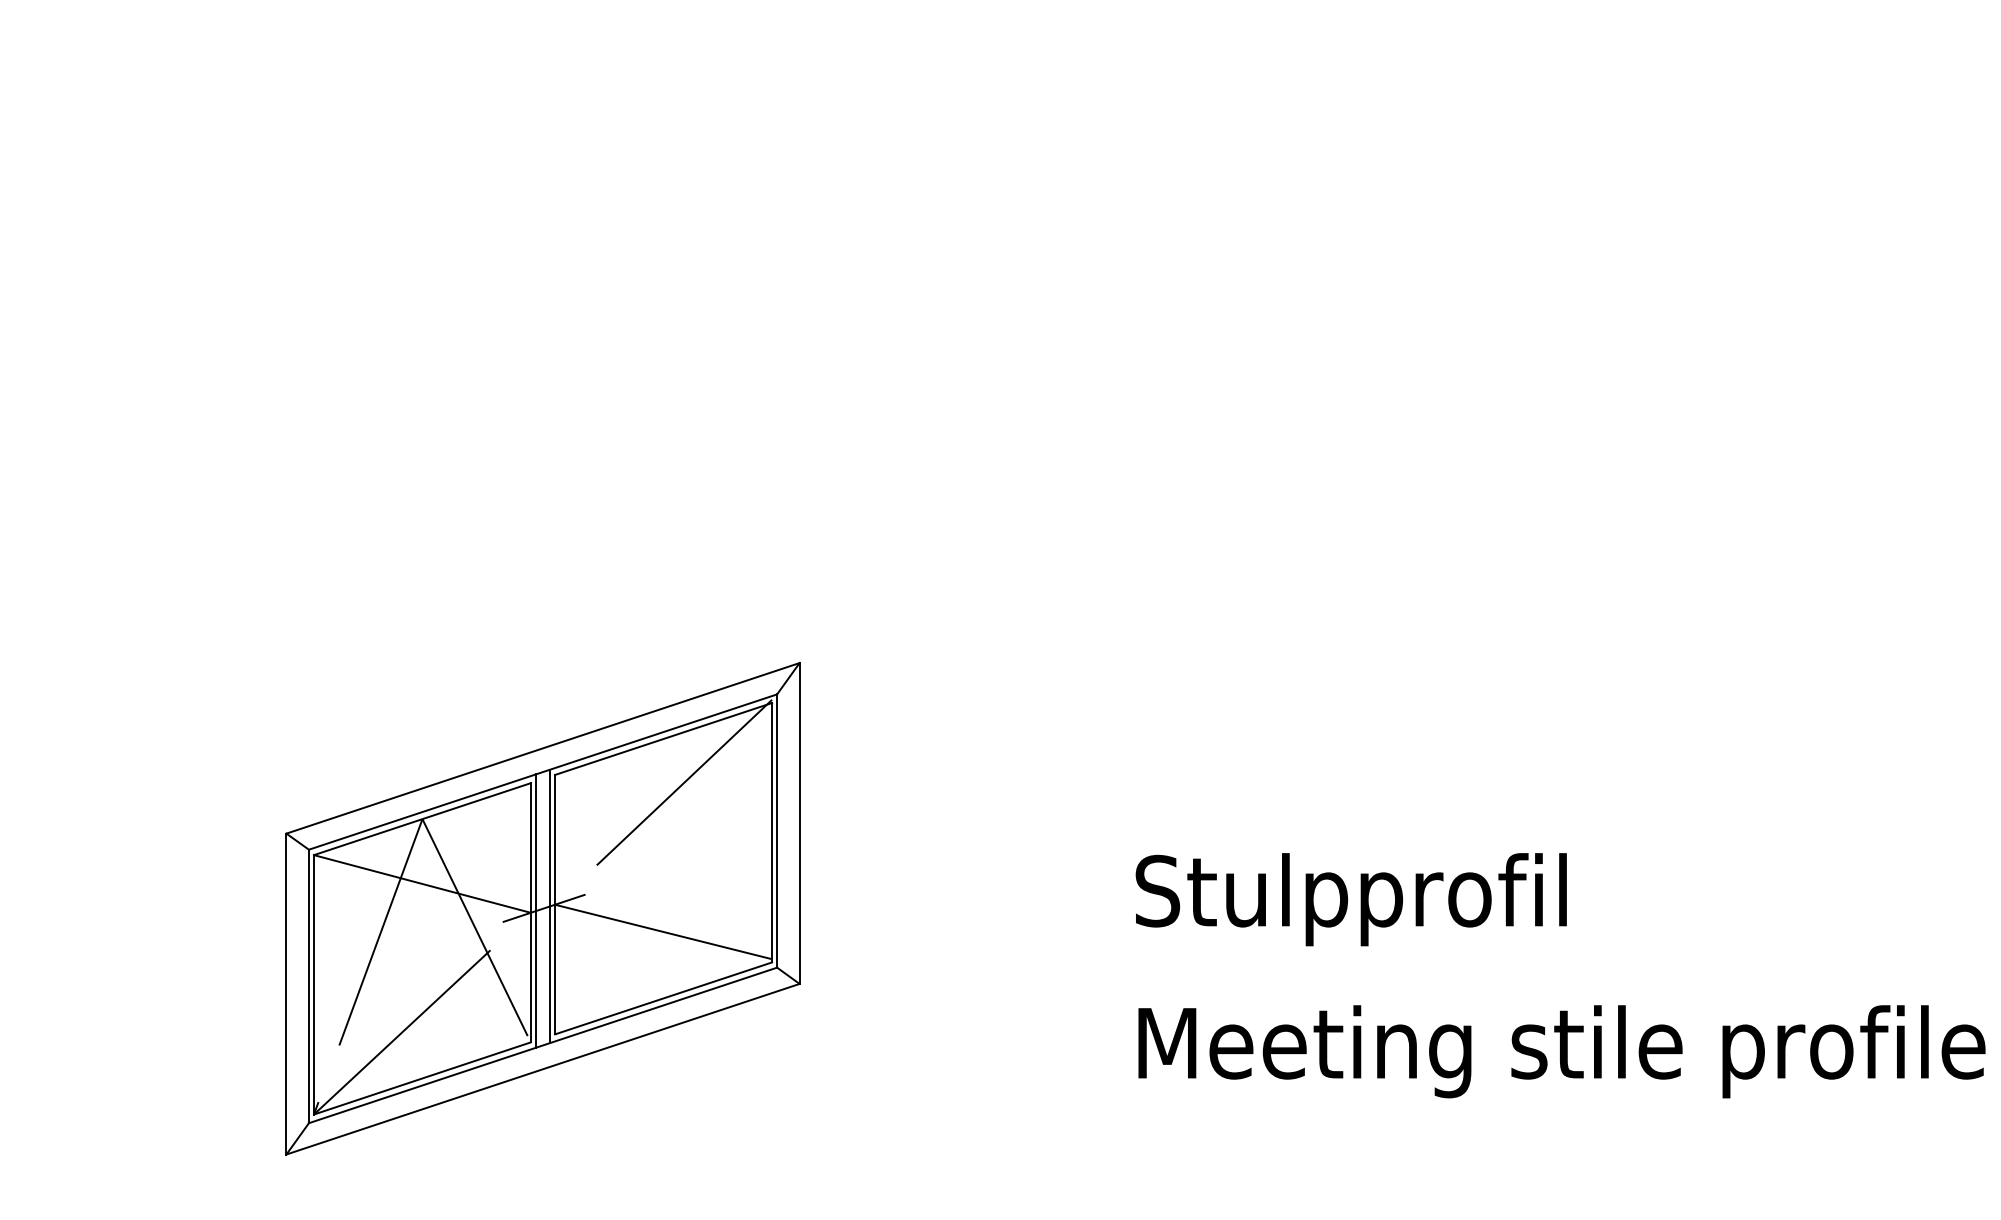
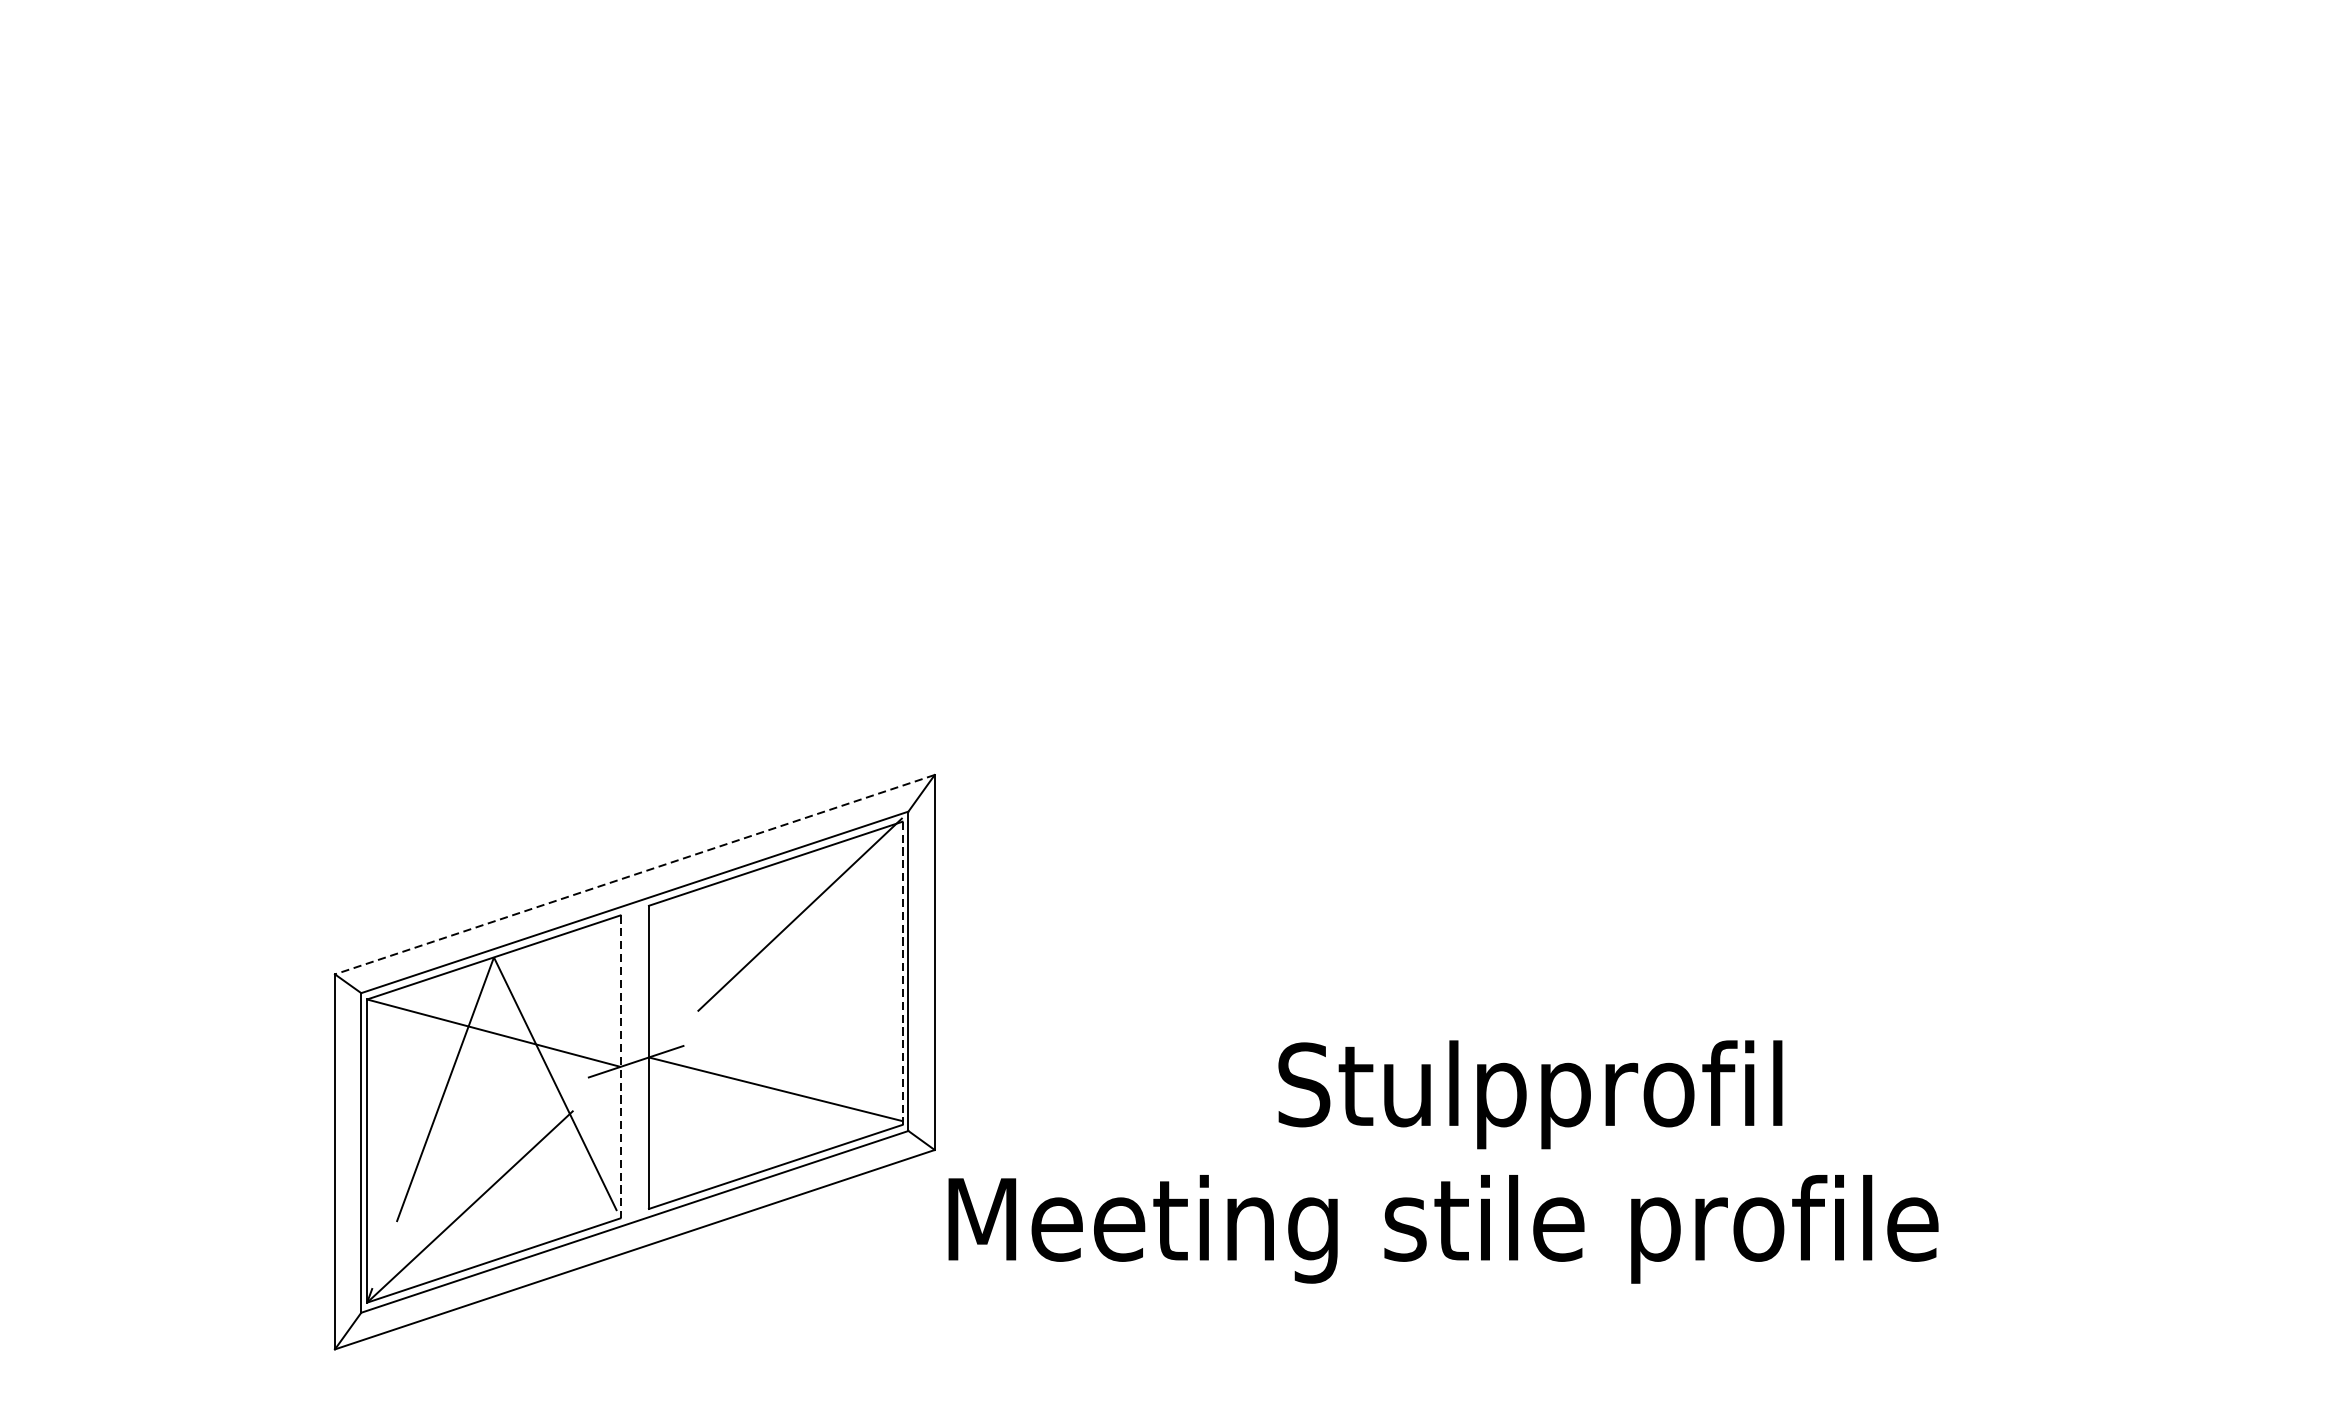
line: (542, 748) -> (634, 874), solid -> dashed
line: (772, 832) -> (903, 973), solid -> dashed
text: (1350, 899) -> (1529, 1094), moved
line: (550, 906) -> (643, 1059), removed
line: (535, 910) -> (626, 1064), removed
line: (530, 912) -> (620, 1066), solid -> dashed
text: (1561, 1051) -> (1442, 1228), moved

